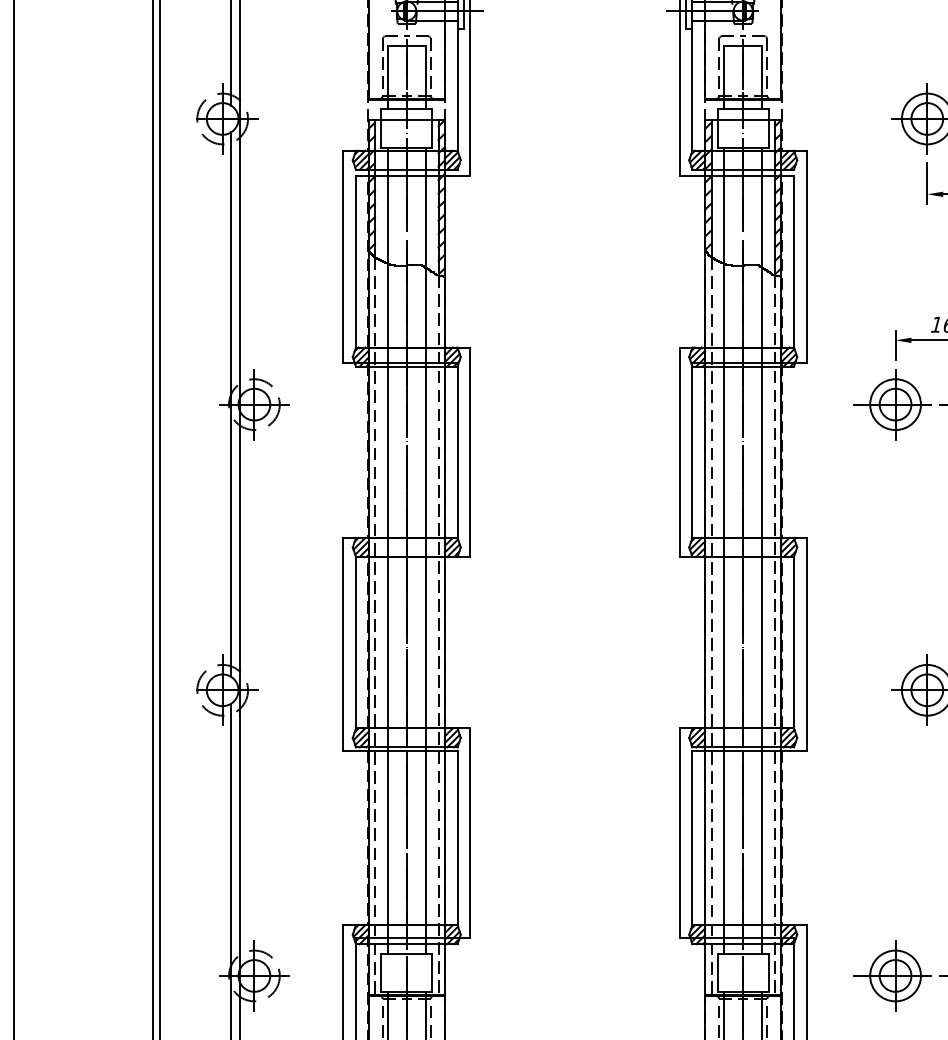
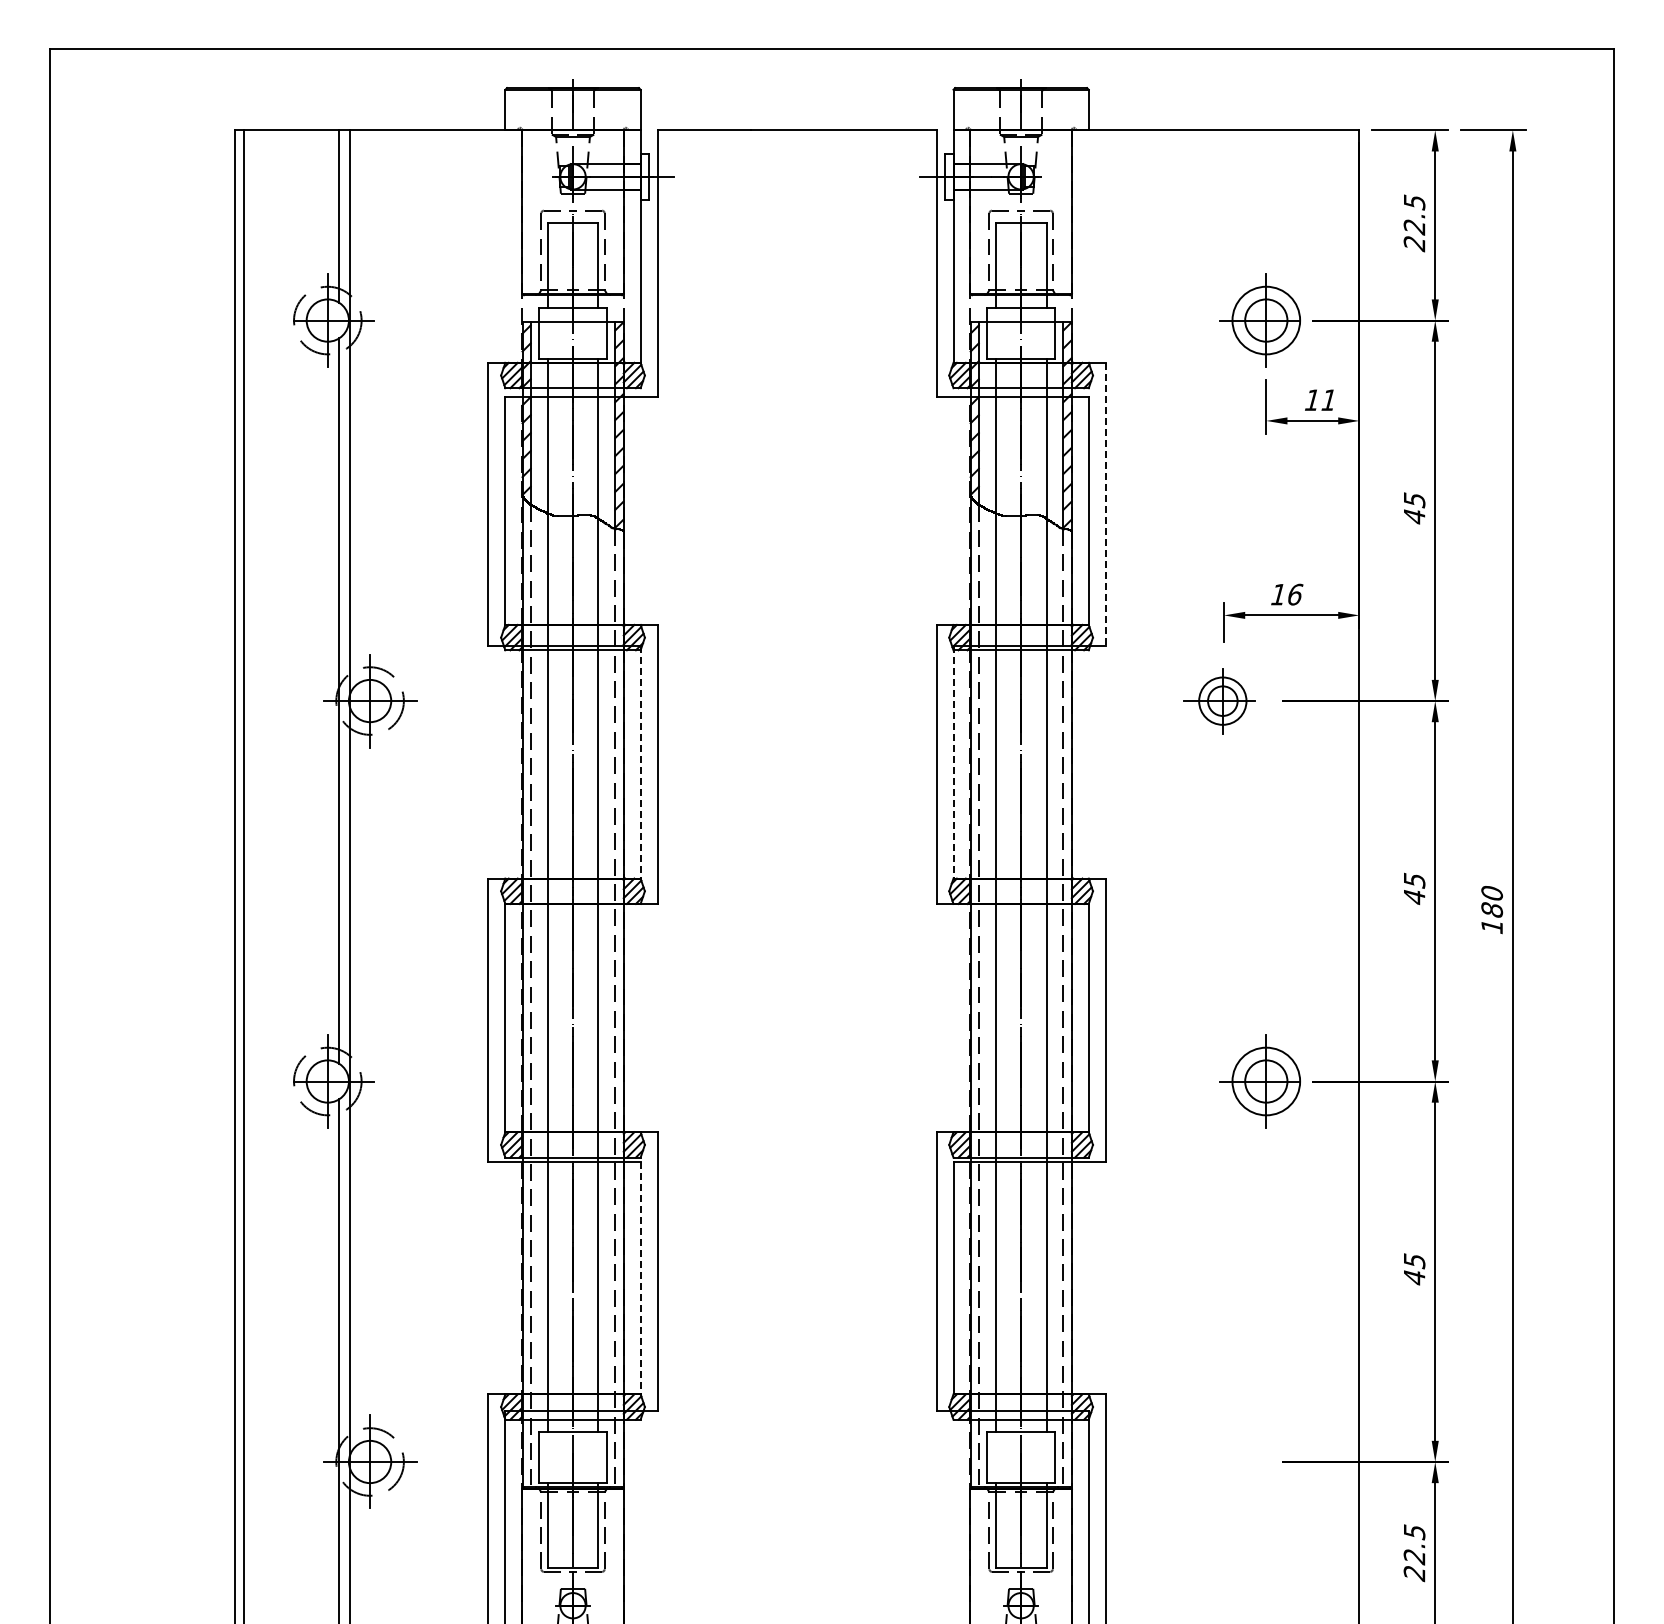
line: (806, 257) -> (1105, 504), solid -> dashed
part: (892, 404) -> (1219, 701), size x0.7
line: (457, 450) -> (640, 762), solid -> dashed
line: (692, 450) -> (953, 762), solid -> dashed
line: (457, 838) -> (640, 1278), solid -> dashed
part: (892, 975) -> (1219, 1461), removed

